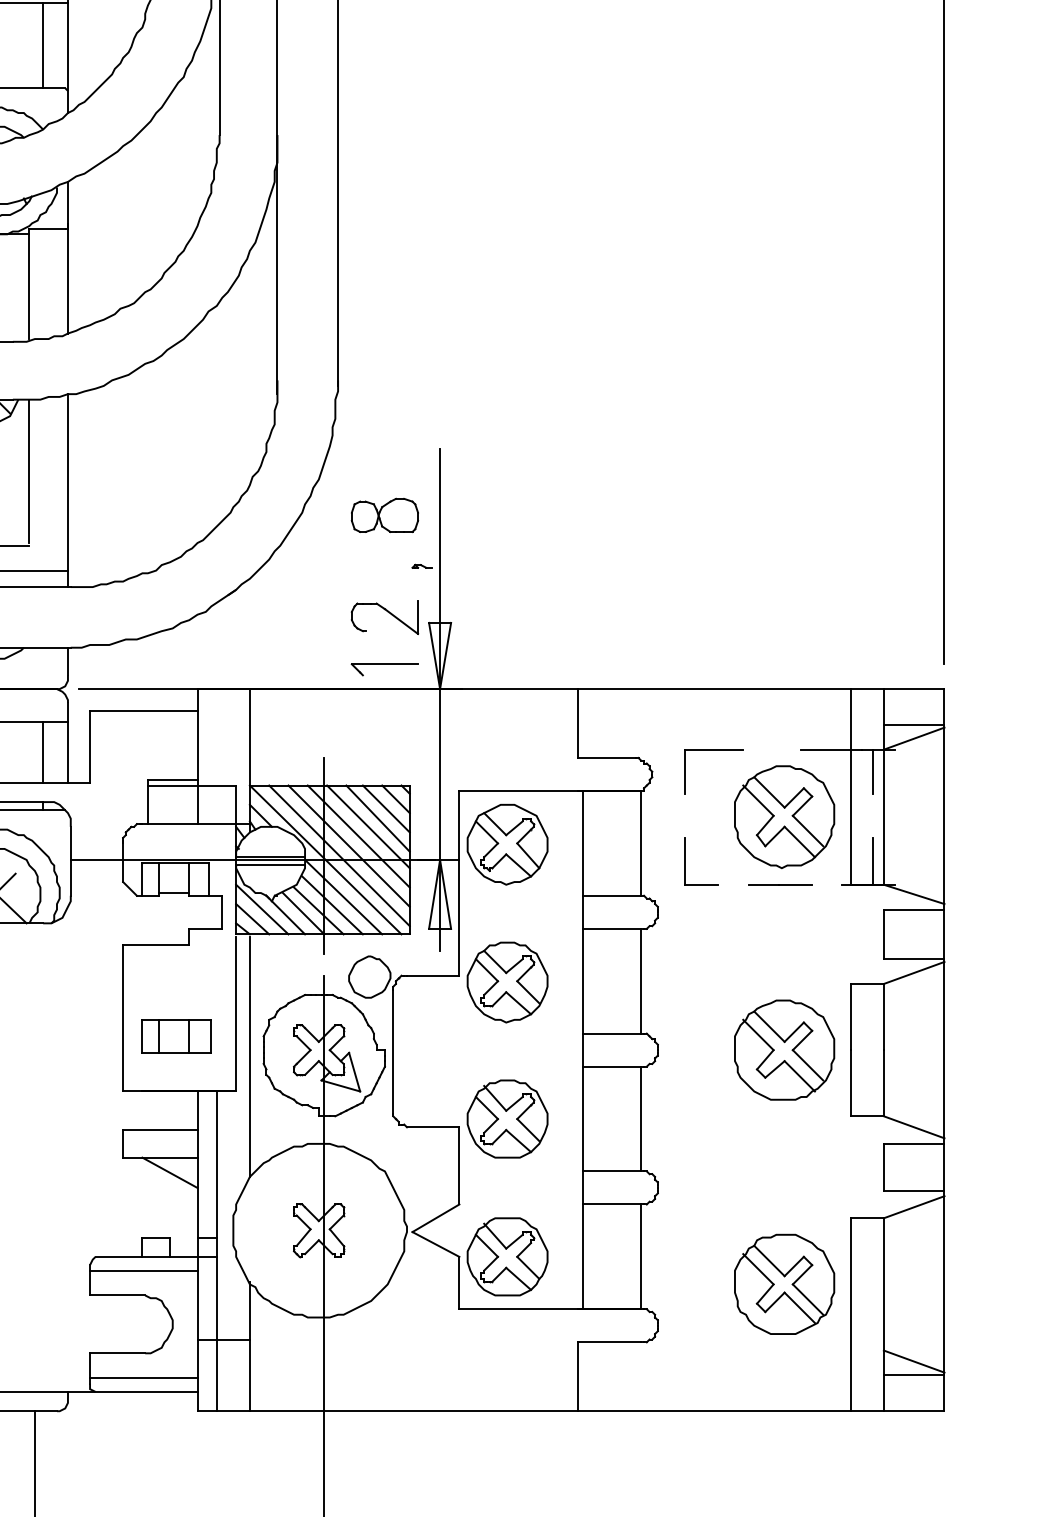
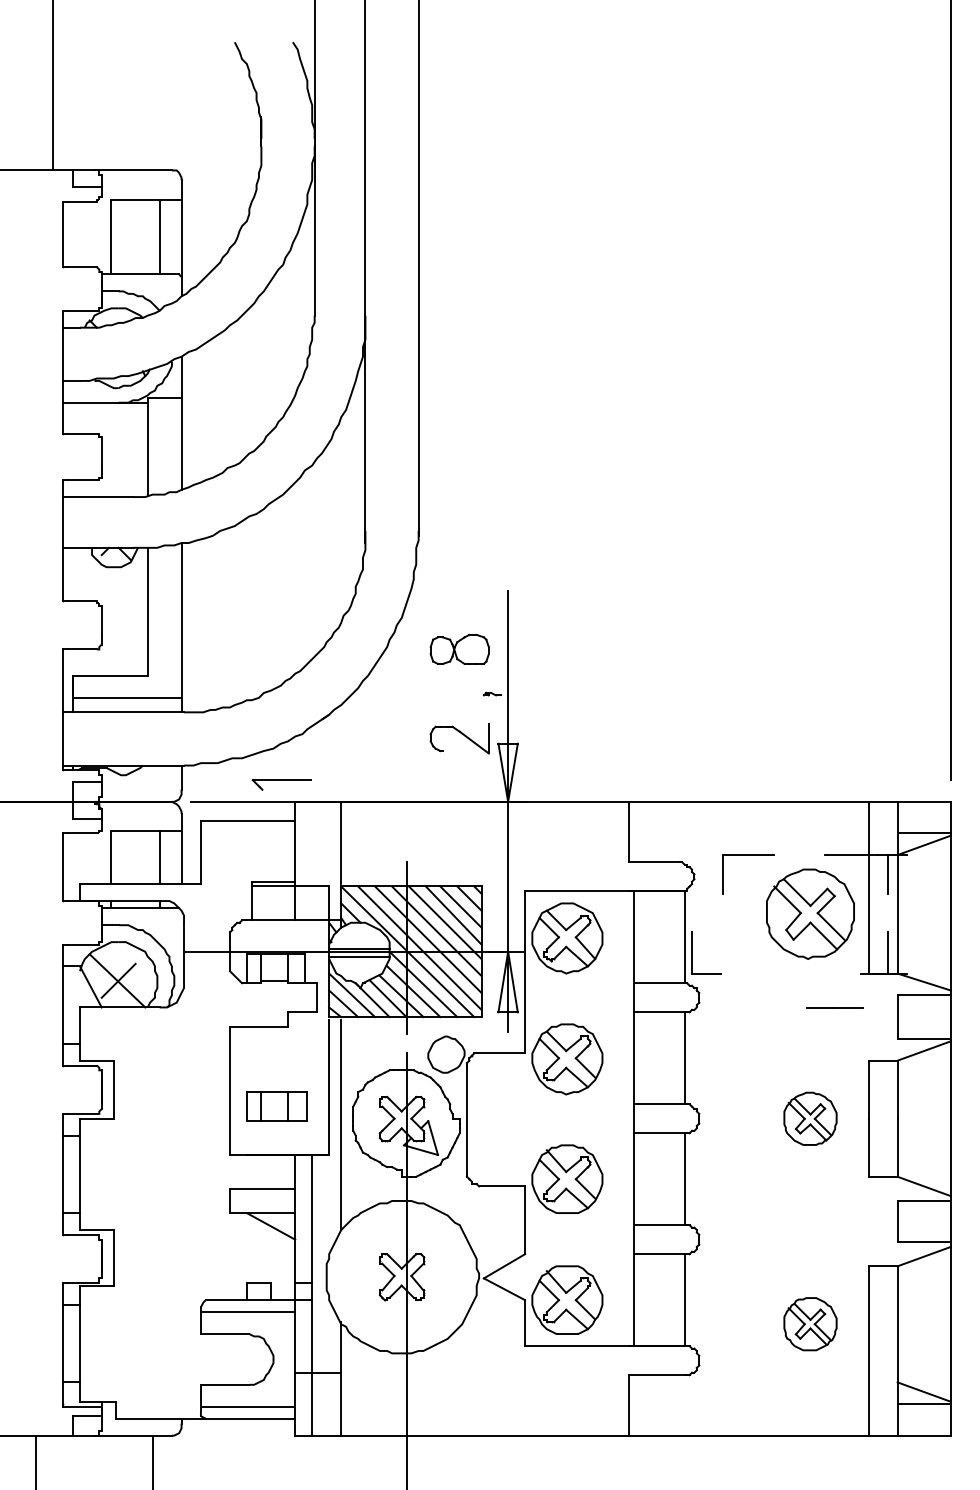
part: (384, 669) -> (281, 784), moved
part: (685, 860) -> (692, 952), moved
line: (780, 884) -> (834, 1007), moved
part: (784, 1049) -> (810, 1118), size x0.6
part: (784, 1283) -> (810, 1323), size x0.6

